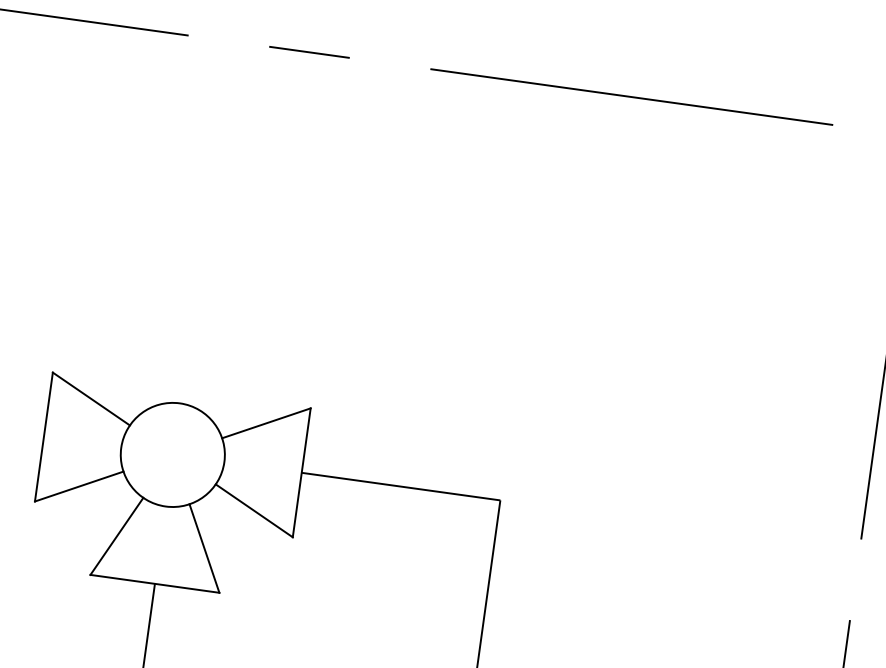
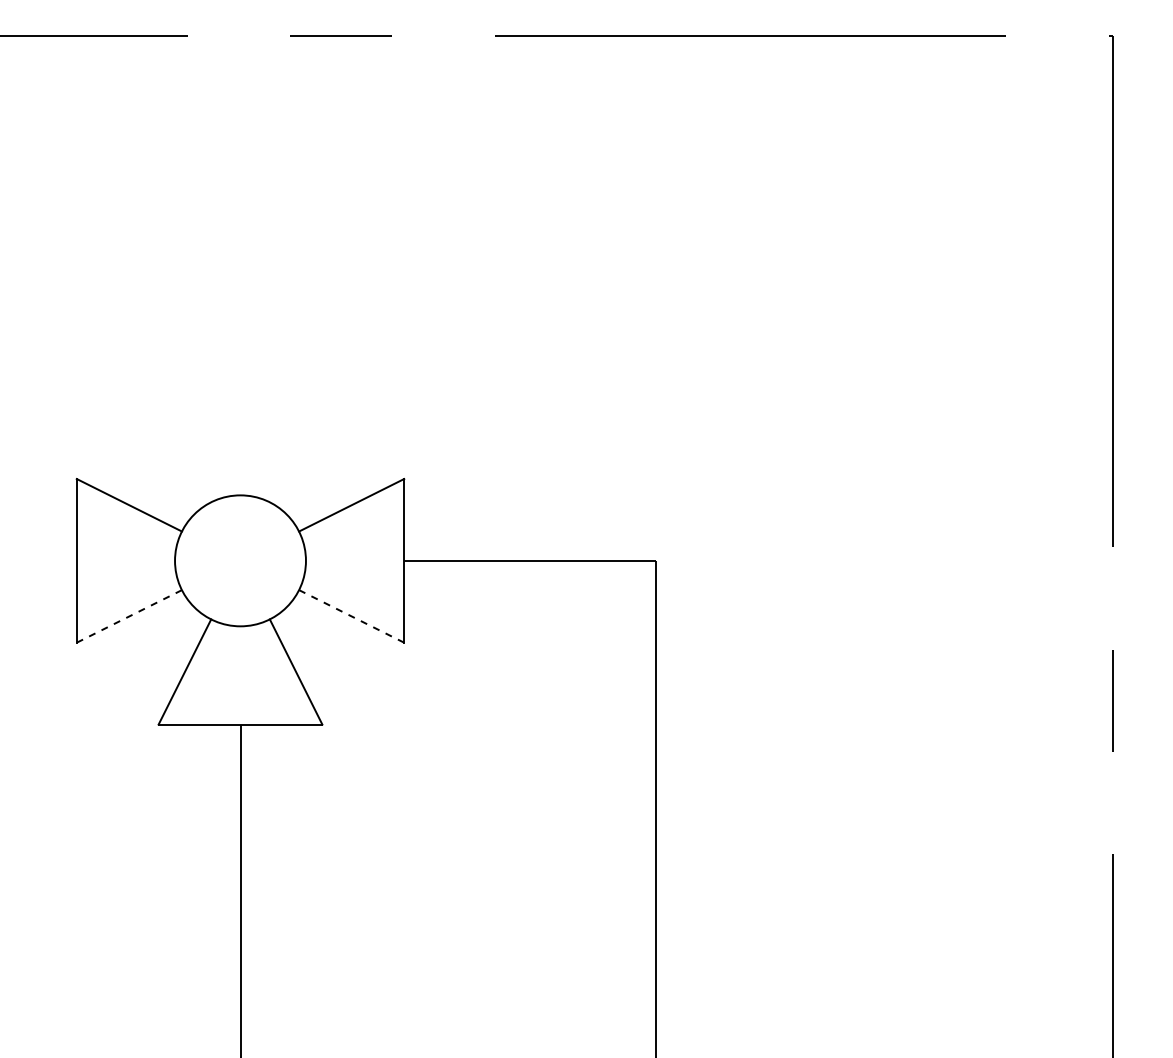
line: (79, 486) -> (129, 616), solid -> dashed
line: (254, 510) -> (351, 616), solid -> dashed

